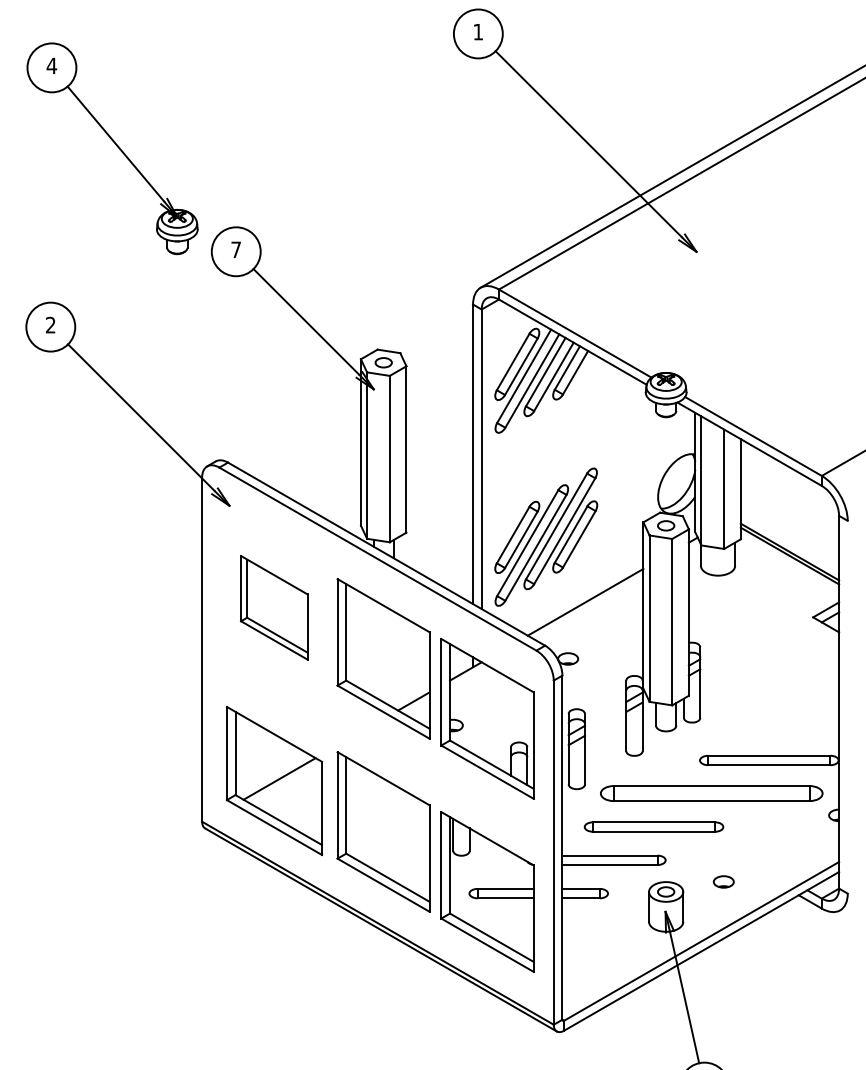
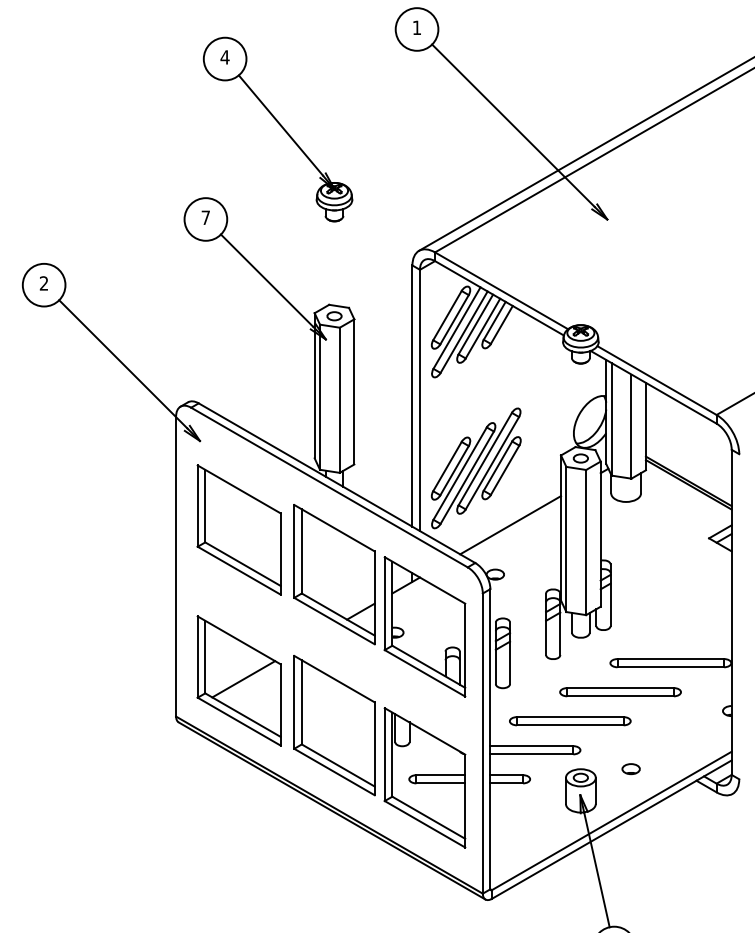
part: (111, 148) -> (277, 129), moved
part: (273, 607) -> (238, 529), size x1.43
part: (711, 794) -> (620, 692), size x0.62

